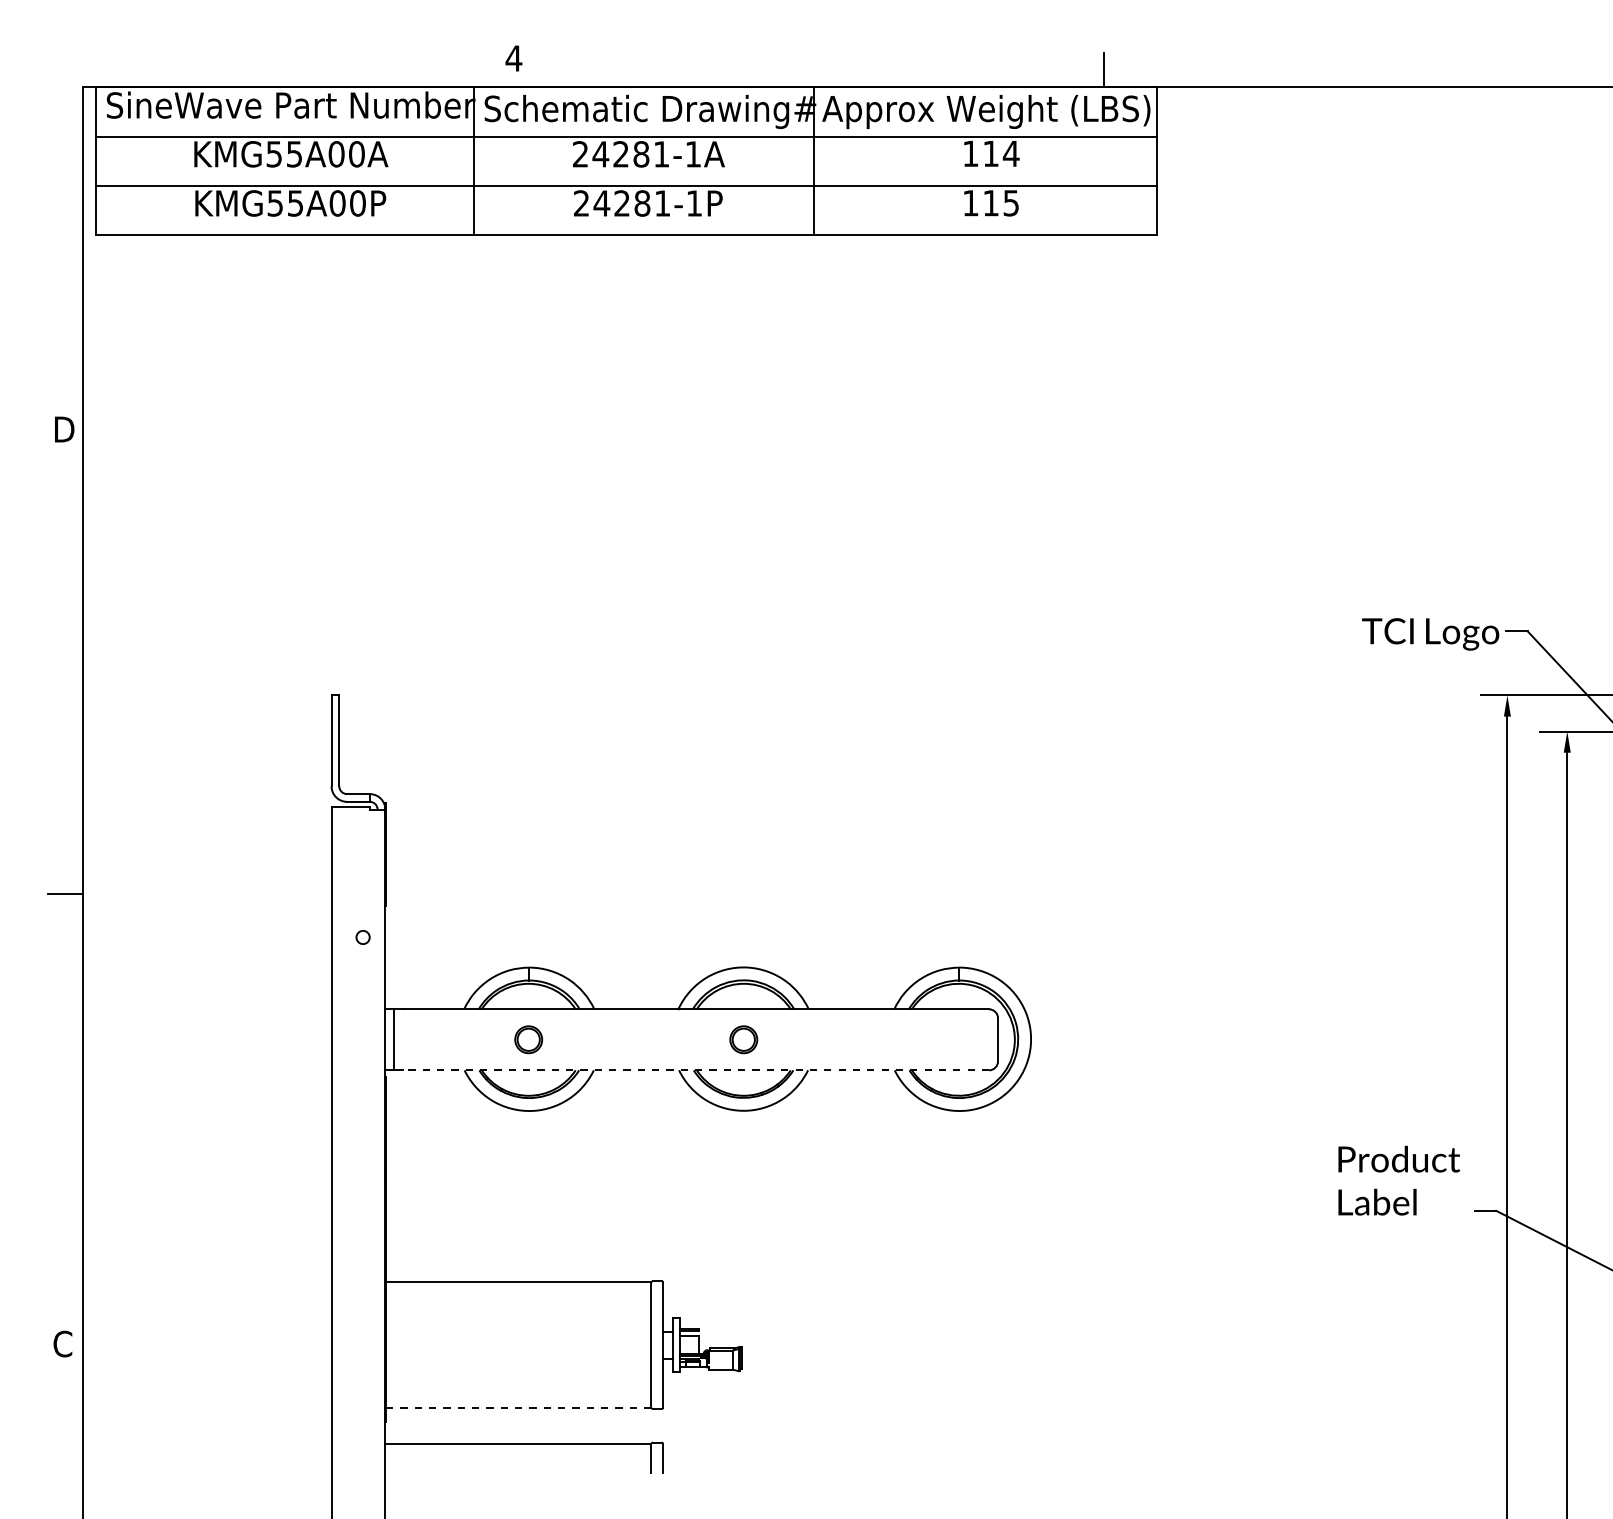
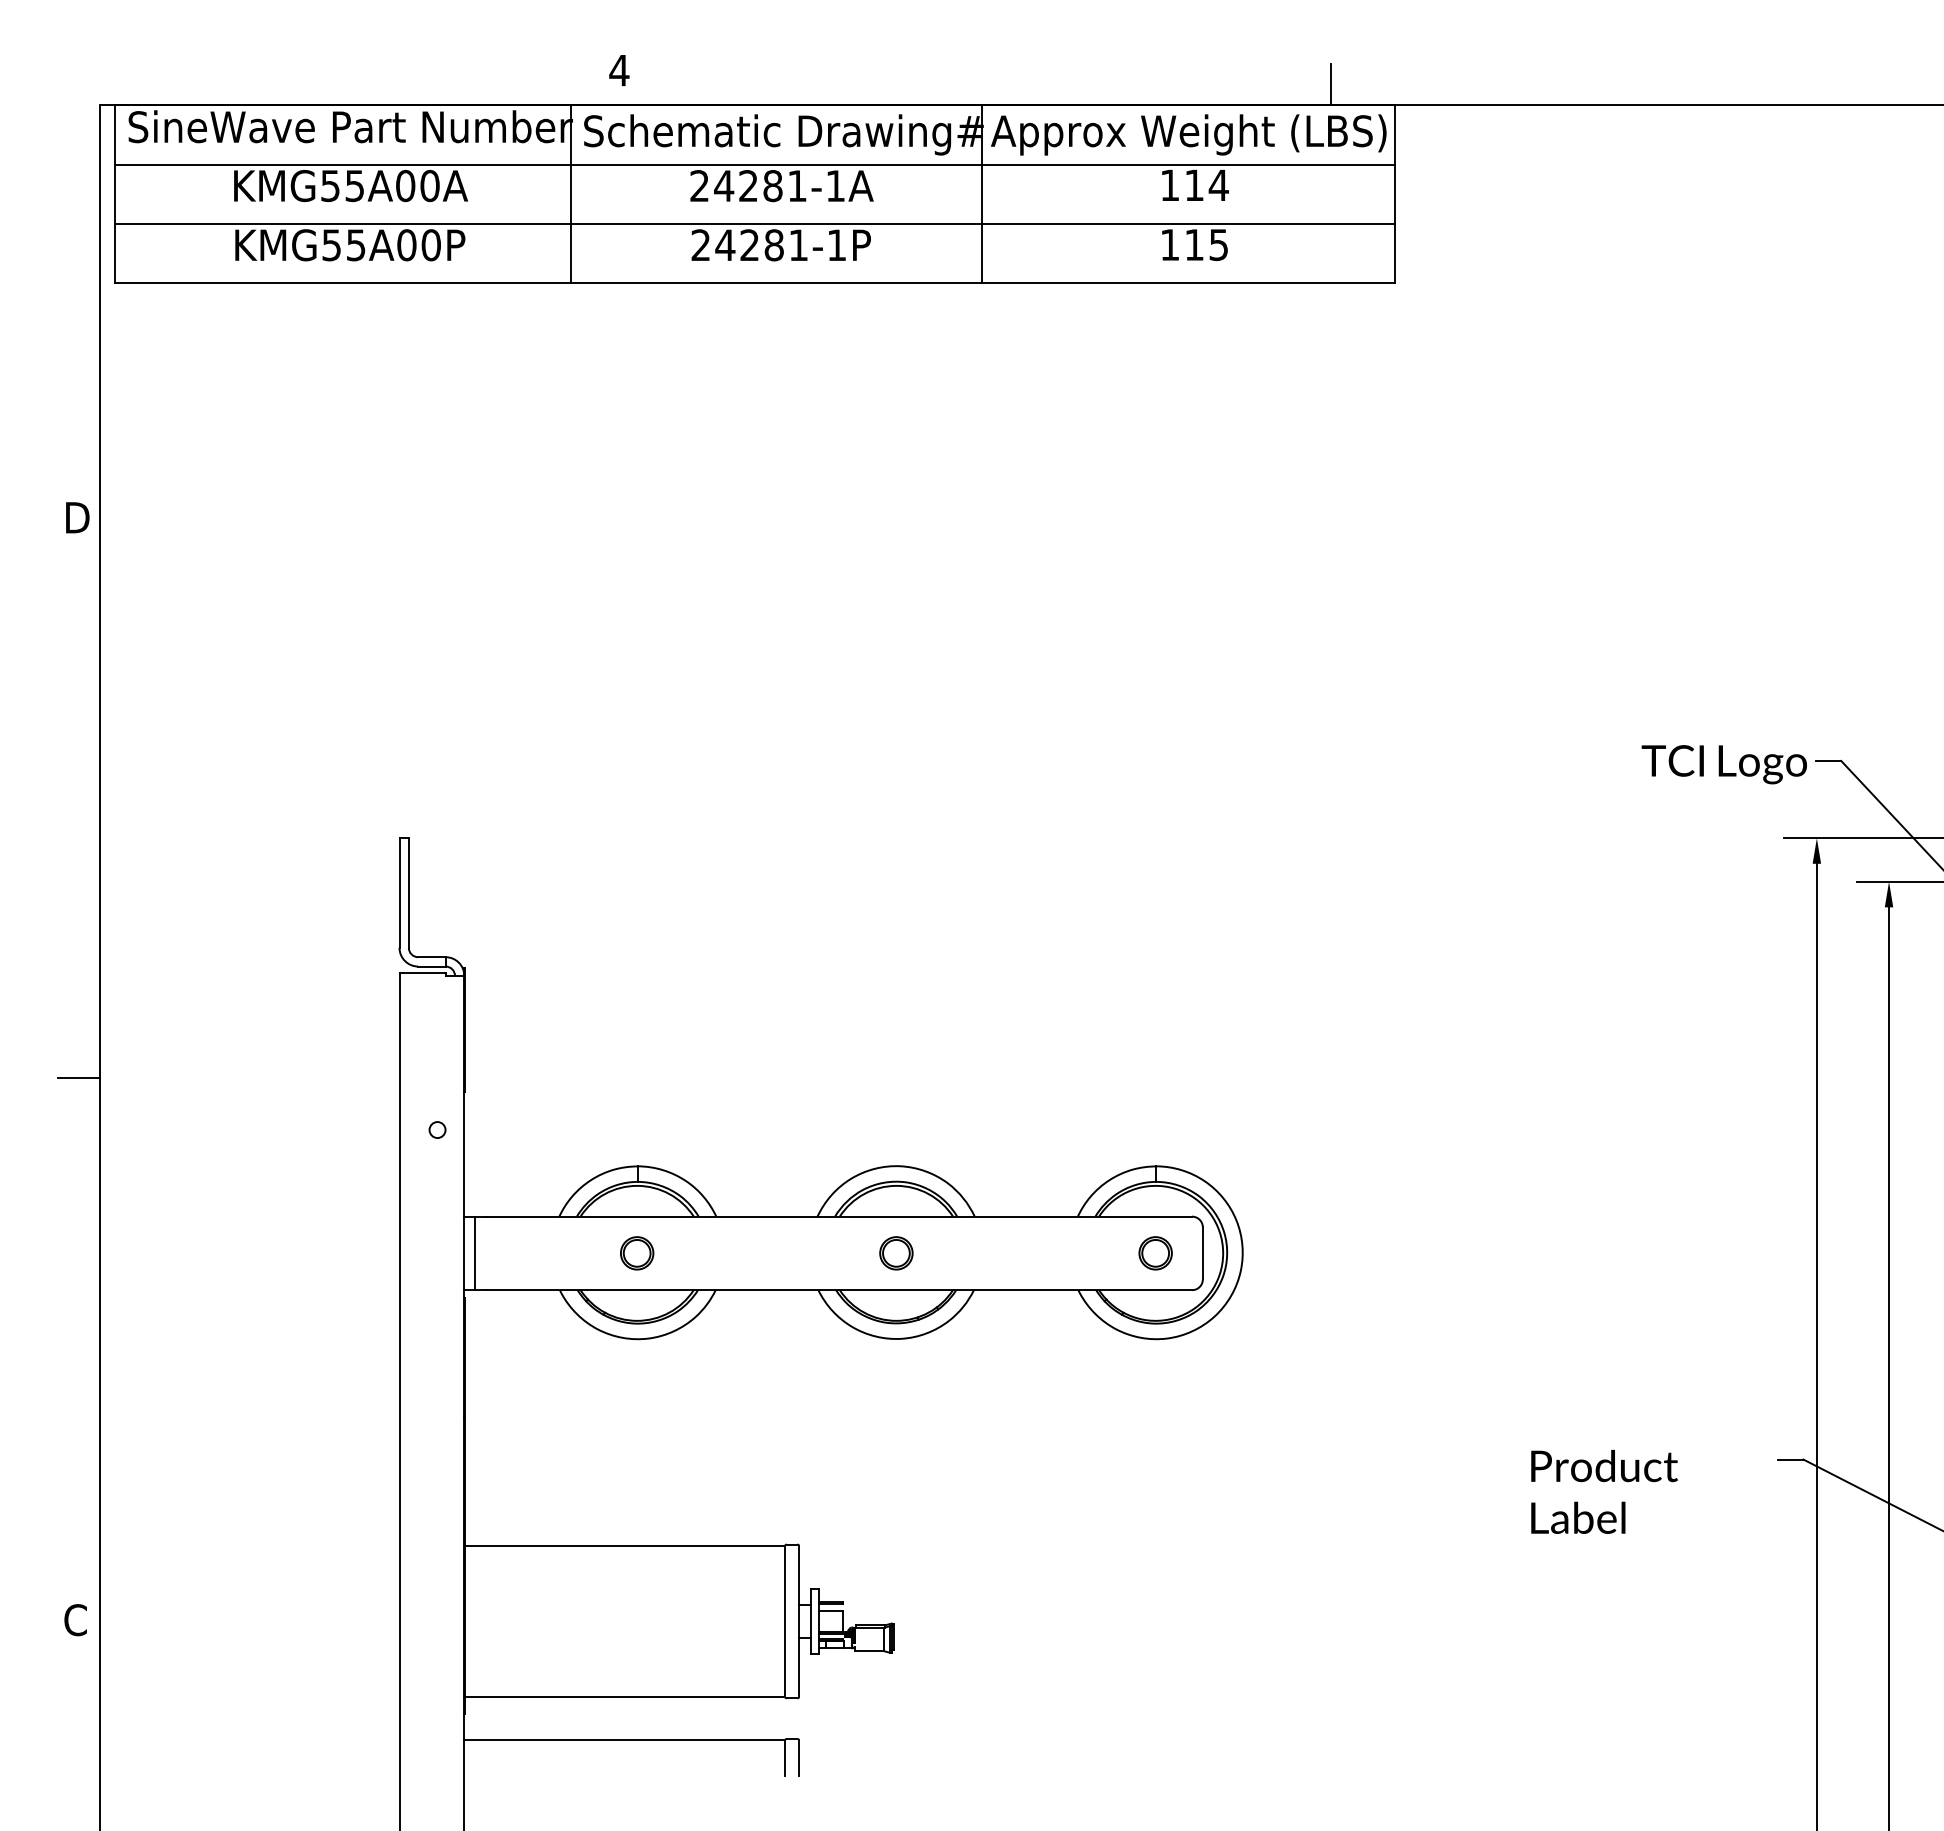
part: (958, 1039) -> (1155, 1253), added
line: (696, 1070) -> (839, 1290), dashed -> solid
text: (1398, 1180) -> (1603, 1491), moved
line: (518, 1407) -> (624, 1696), dashed -> solid

